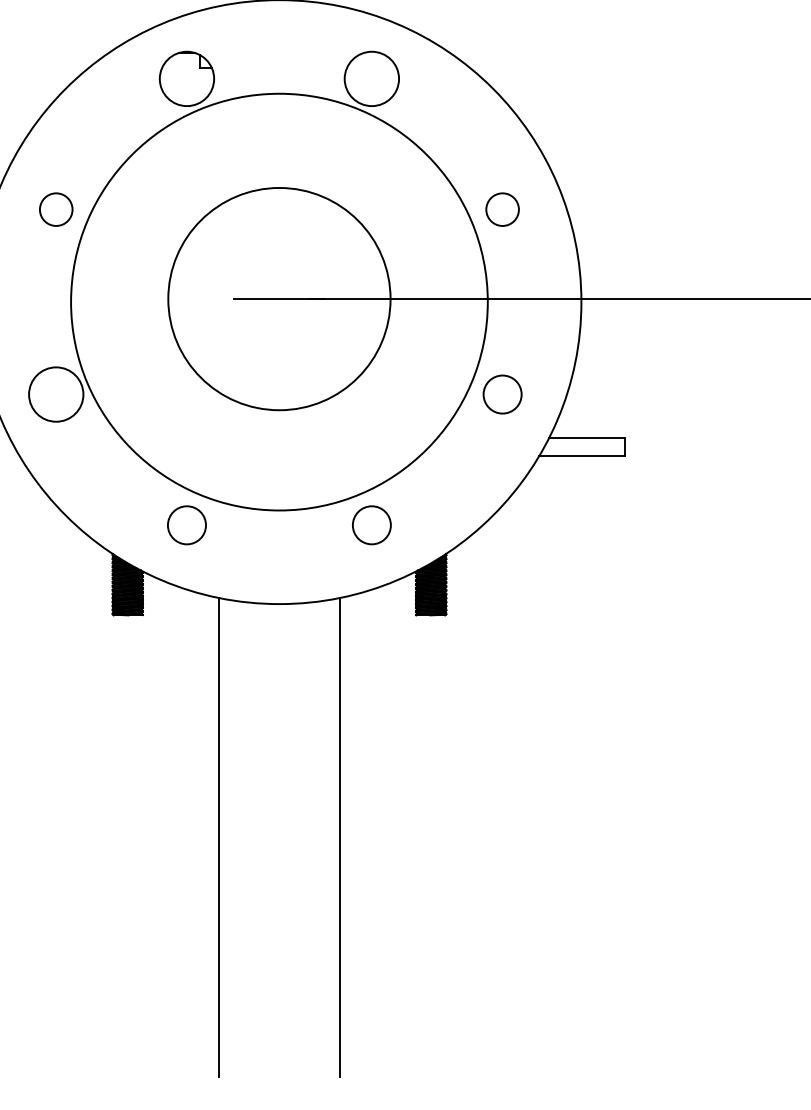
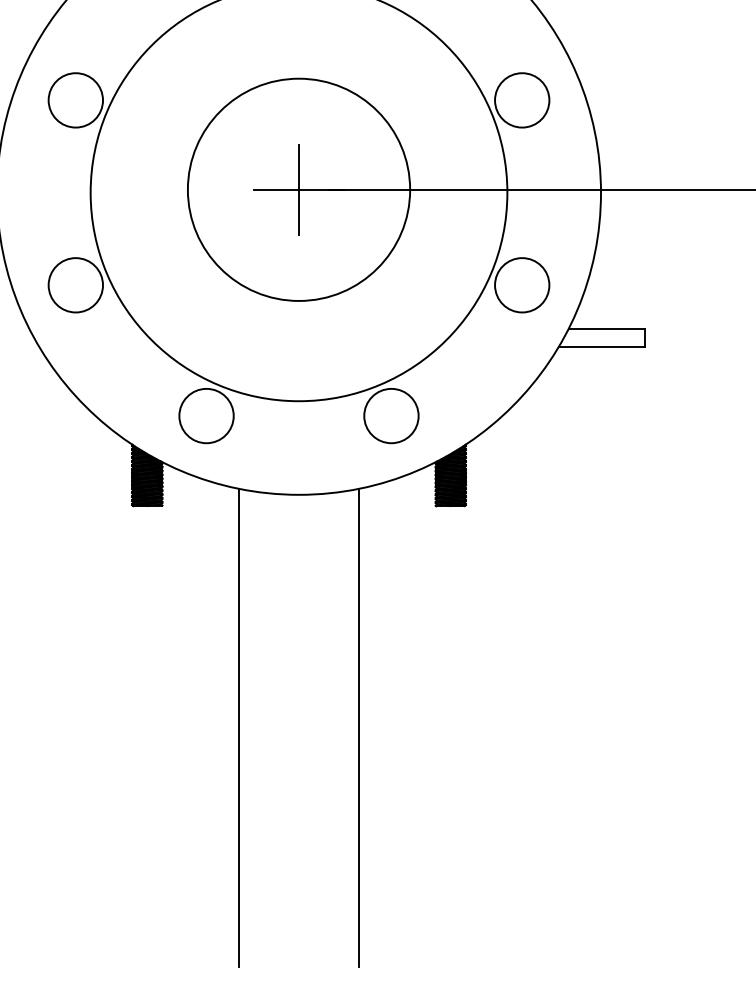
circle: (56, 209) -> (76, 100), size x1.67
circle: (502, 209) -> (522, 100), size x1.67
line: (279, 298) -> (299, 189), added
circle: (502, 394) -> (522, 285), size x1.43
circle: (186, 525) -> (206, 416), size x1.43
circle: (371, 525) -> (391, 416), size x1.43

